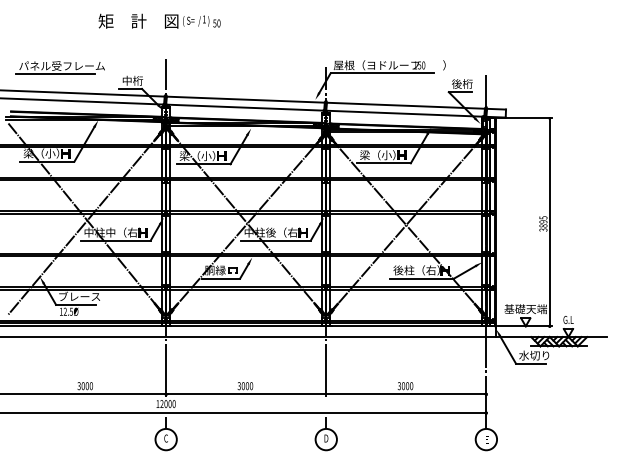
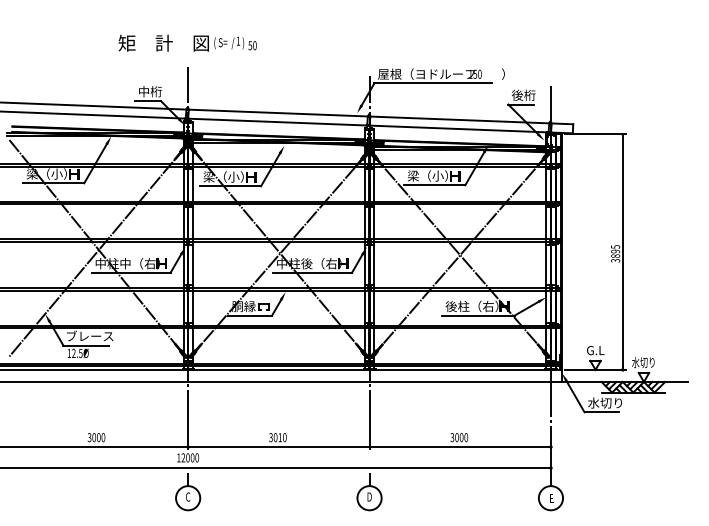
text: (159, 20) -> (187, 42), moved
part: (59, 67) -> (67, 76), removed
text: (525, 309) -> (595, 350), 基礎天端 -> G.L
text: (568, 319) -> (643, 362), G.L -> 水切り
text: (247, 386) -> (280, 437), 3000 -> 3010

